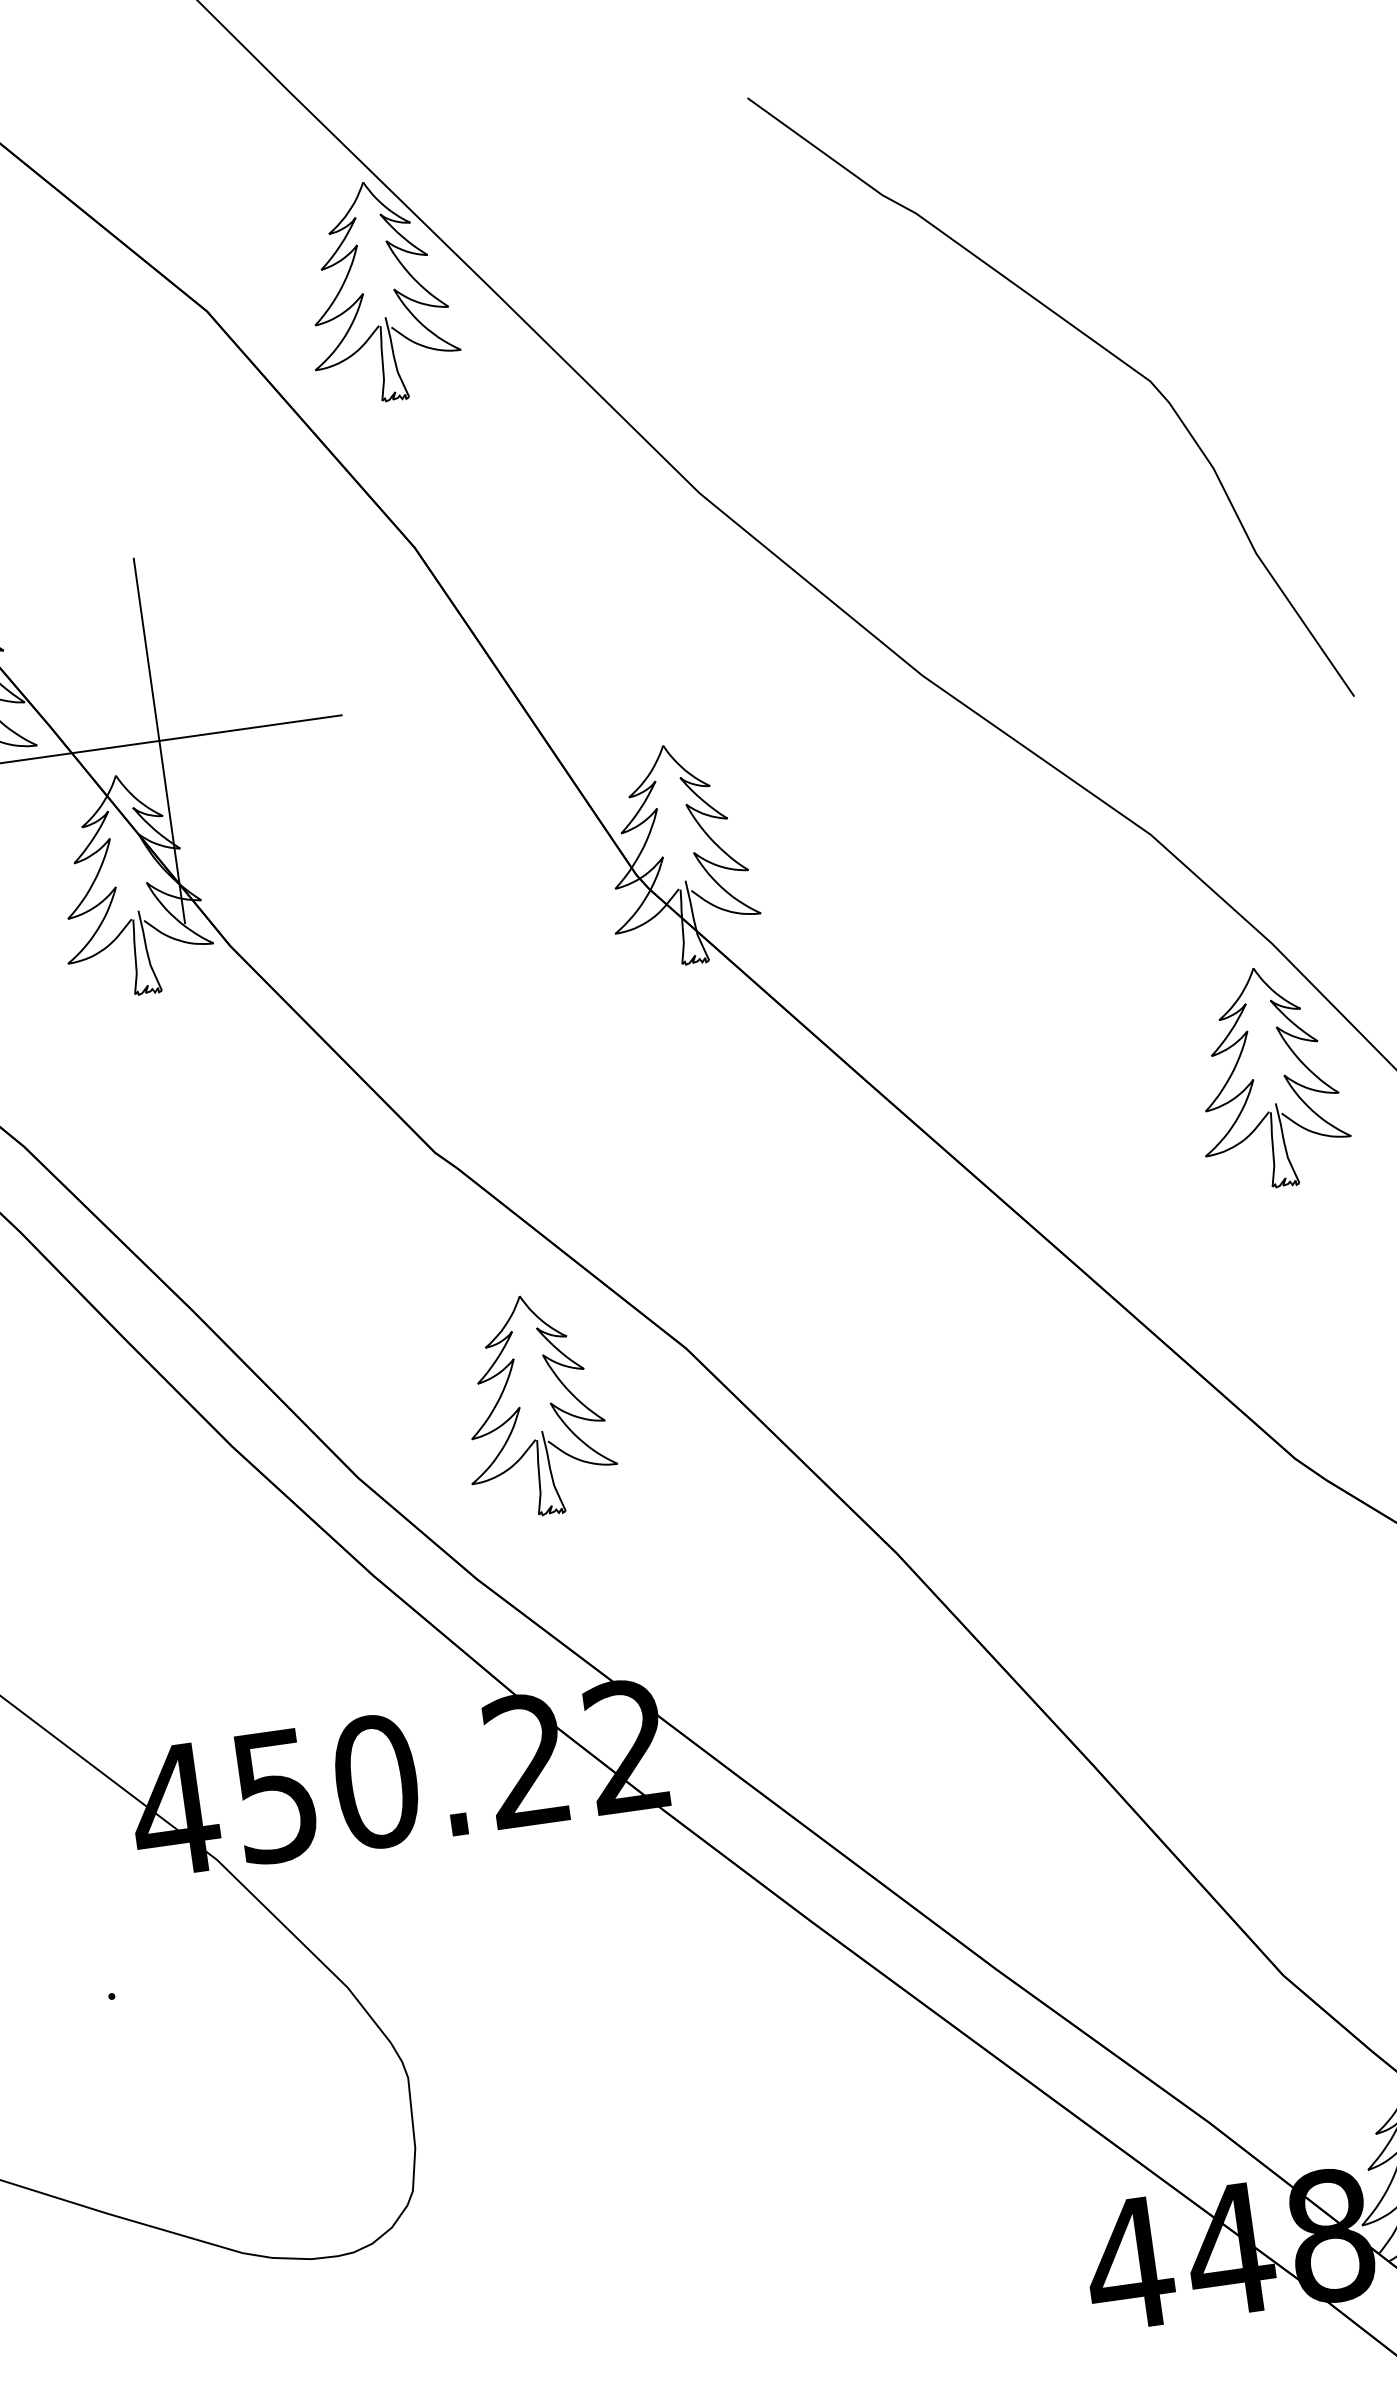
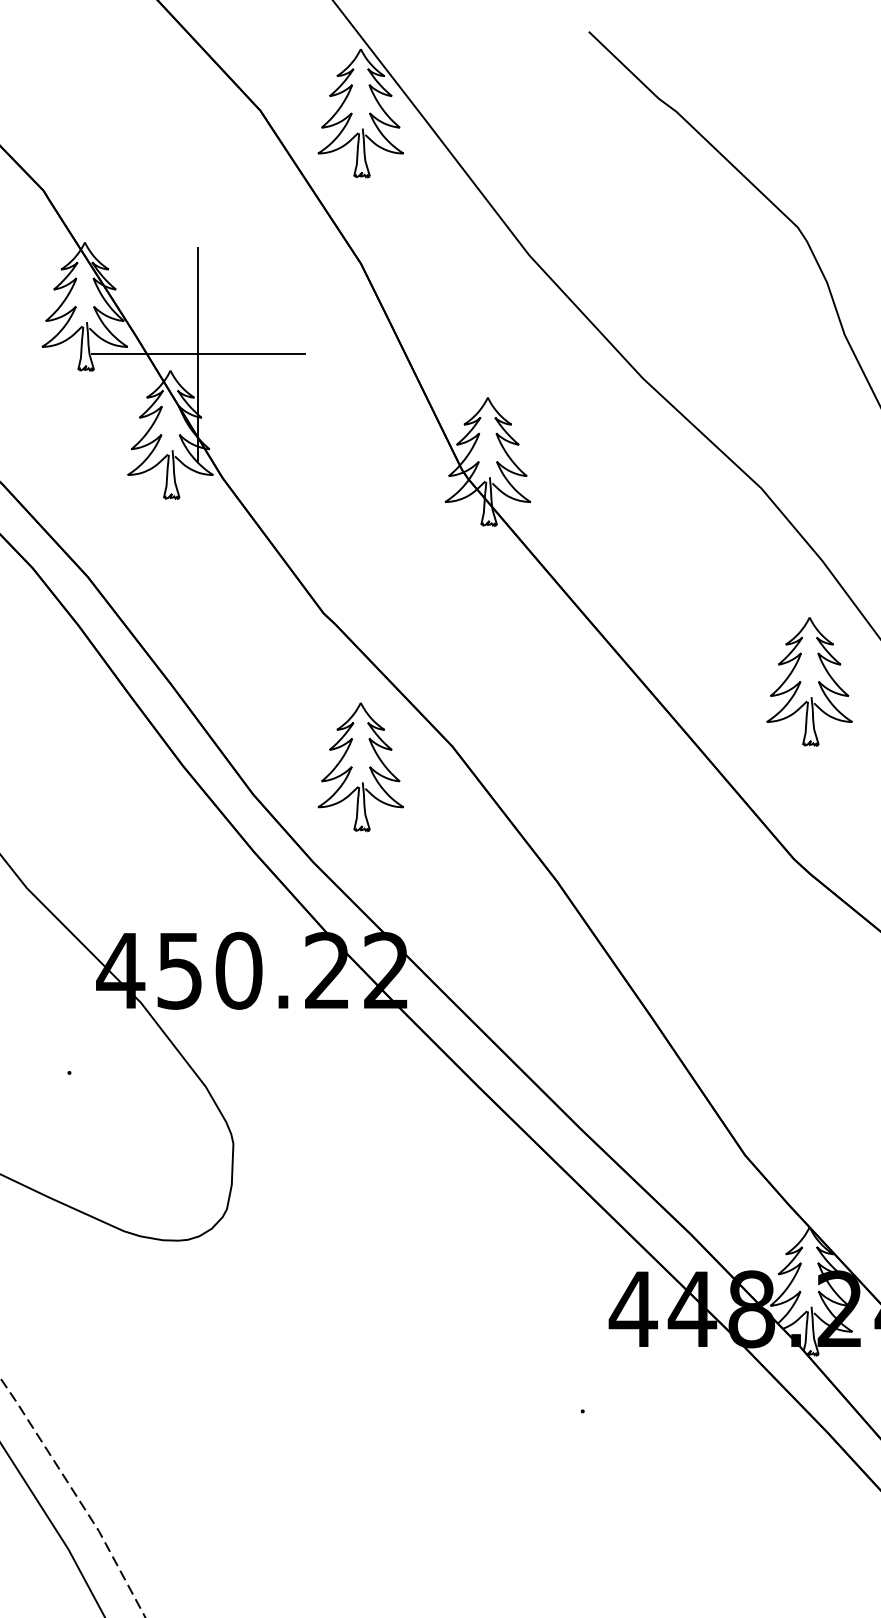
part: (1268, 1077) -> (809, 681), moved

